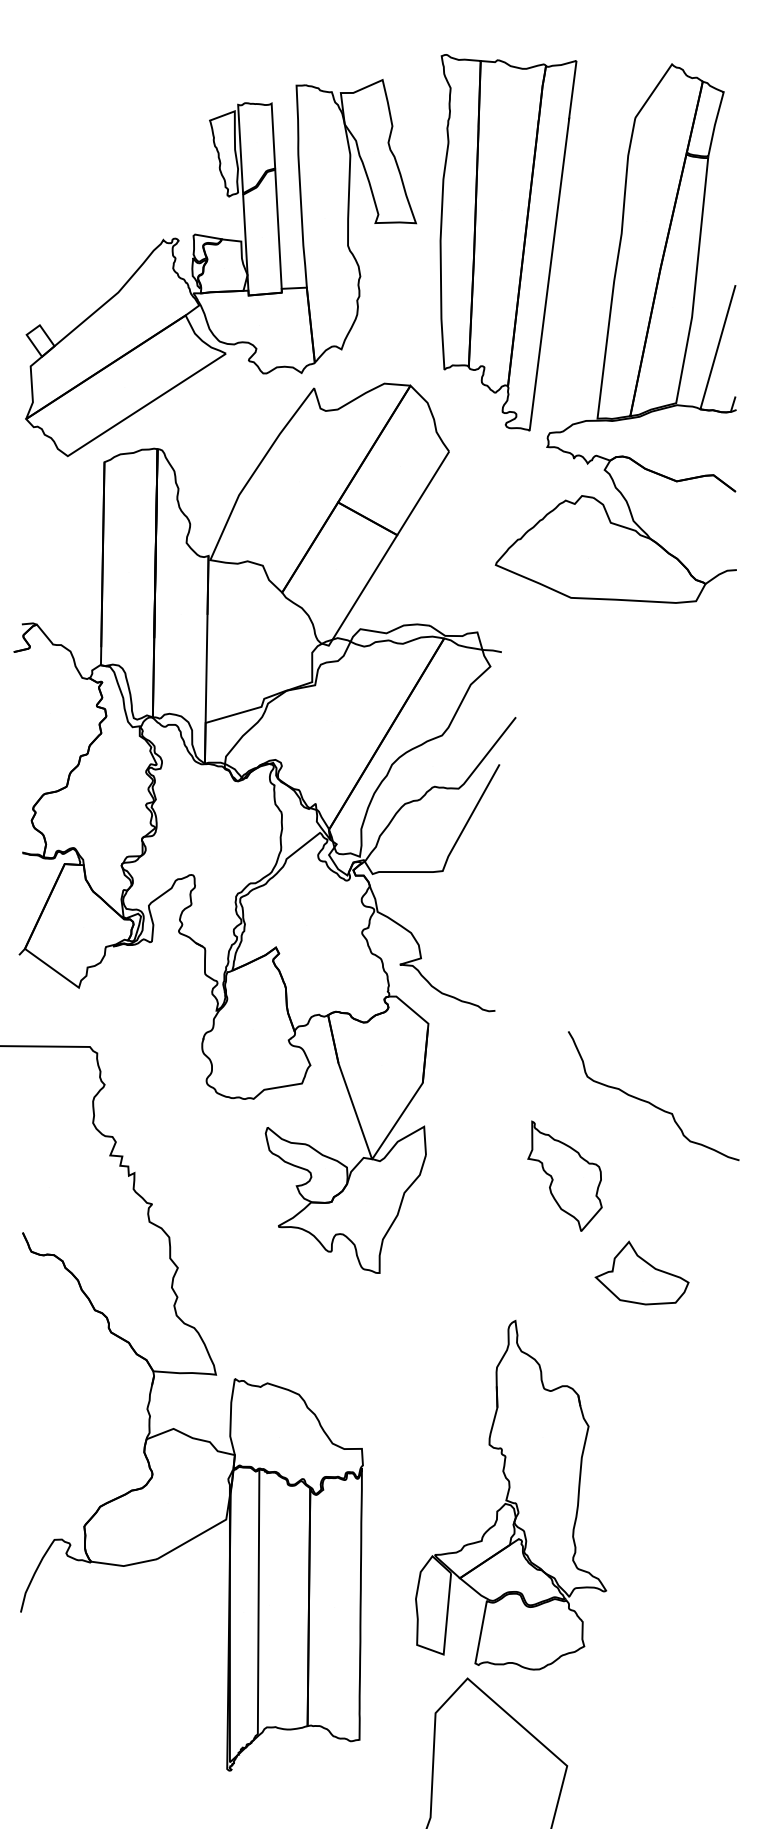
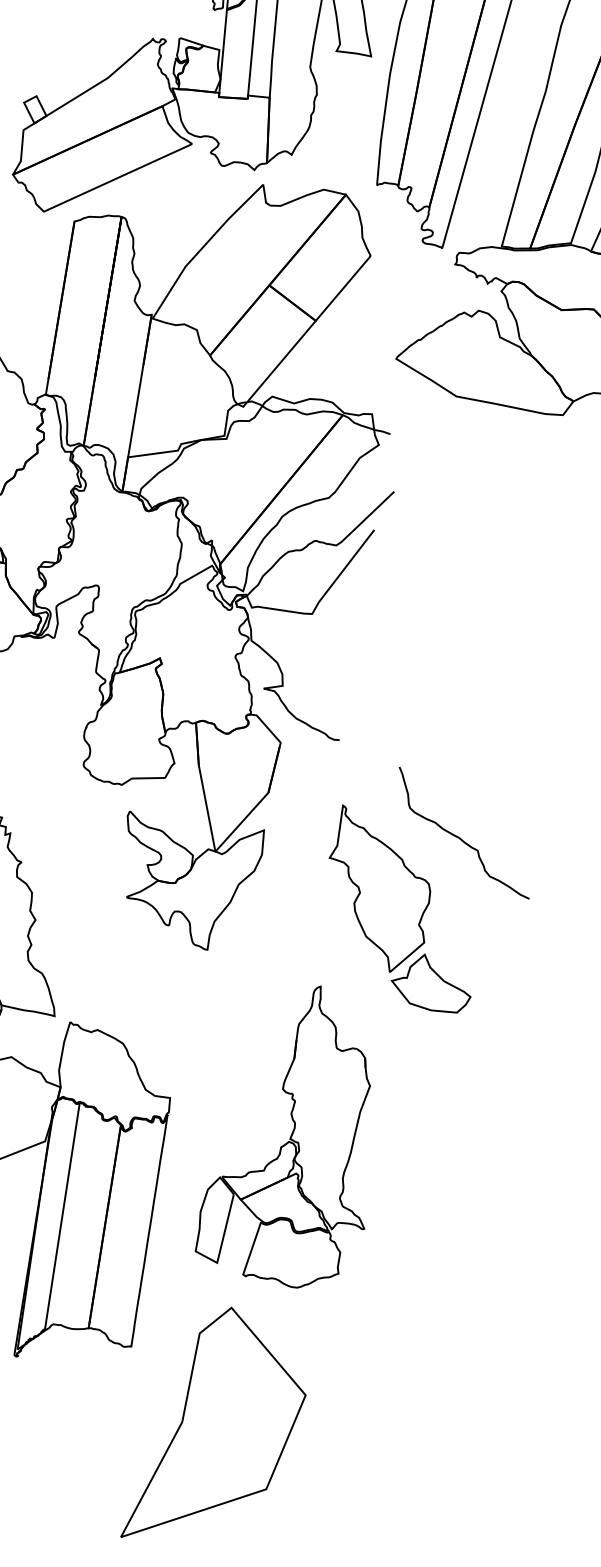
part: (564, 1176) -> (377, 890), size x1.67
part: (511, 1495) -> (295, 1135), moved

